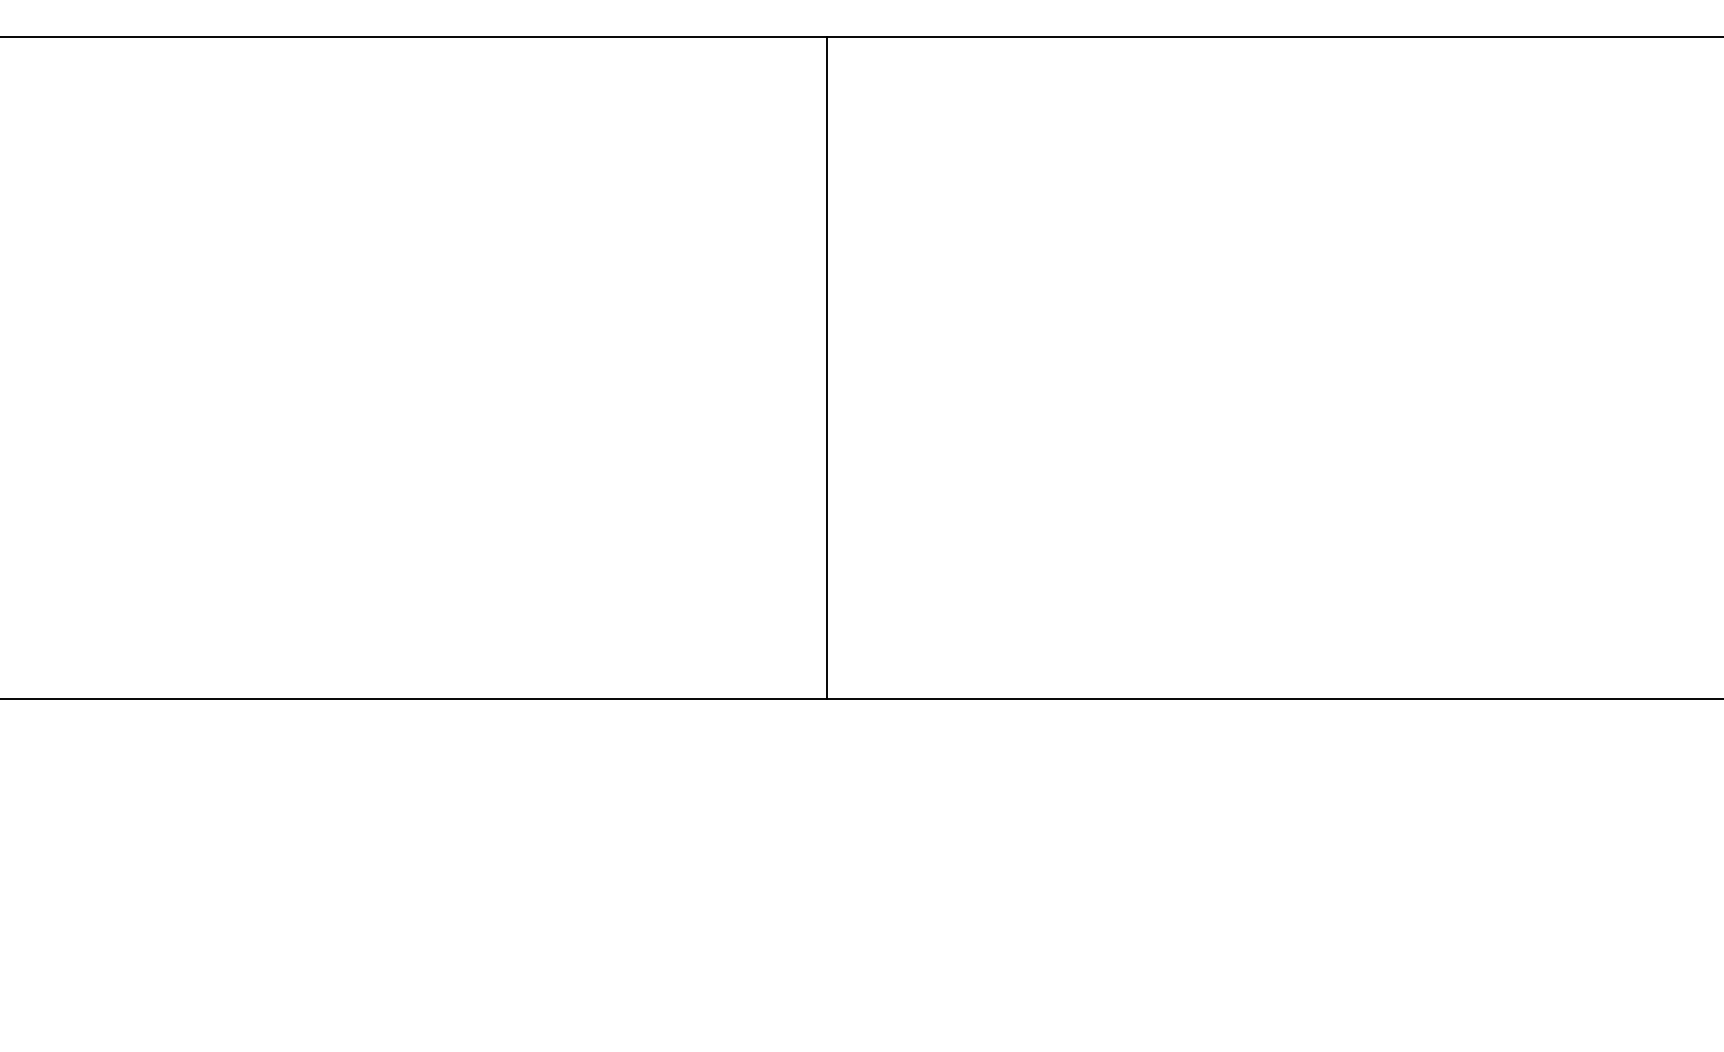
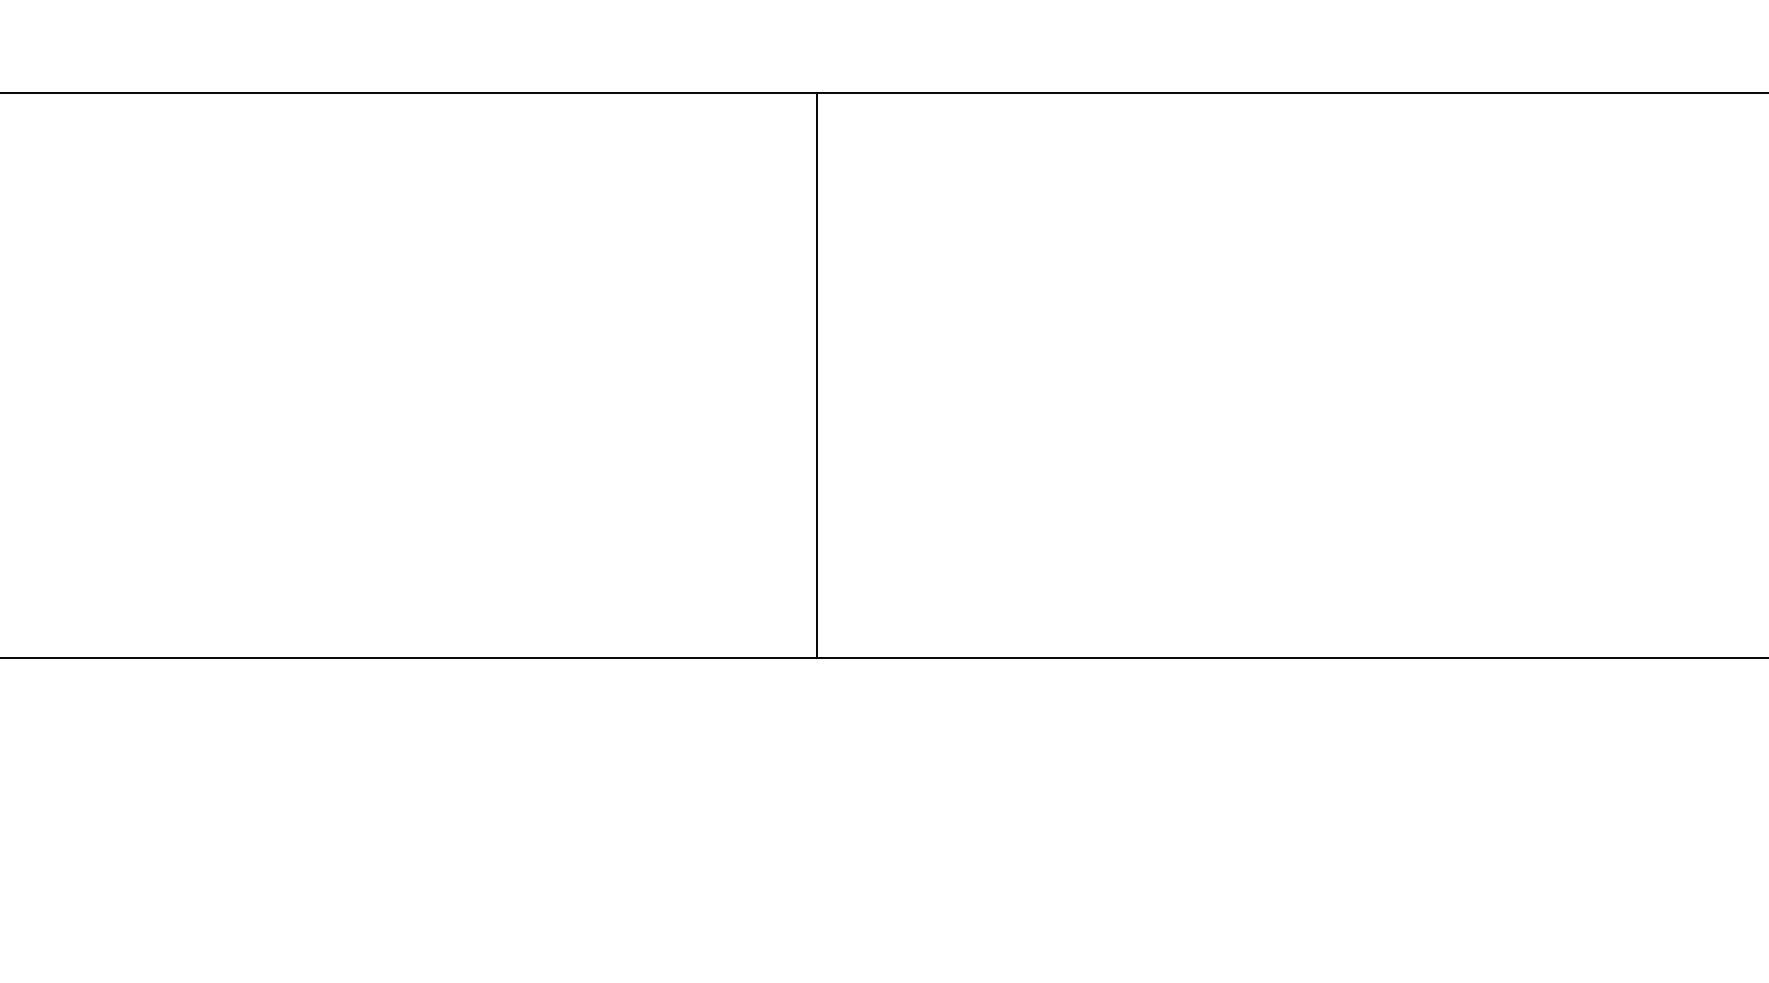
line: (826, 366) -> (816, 374), moved

